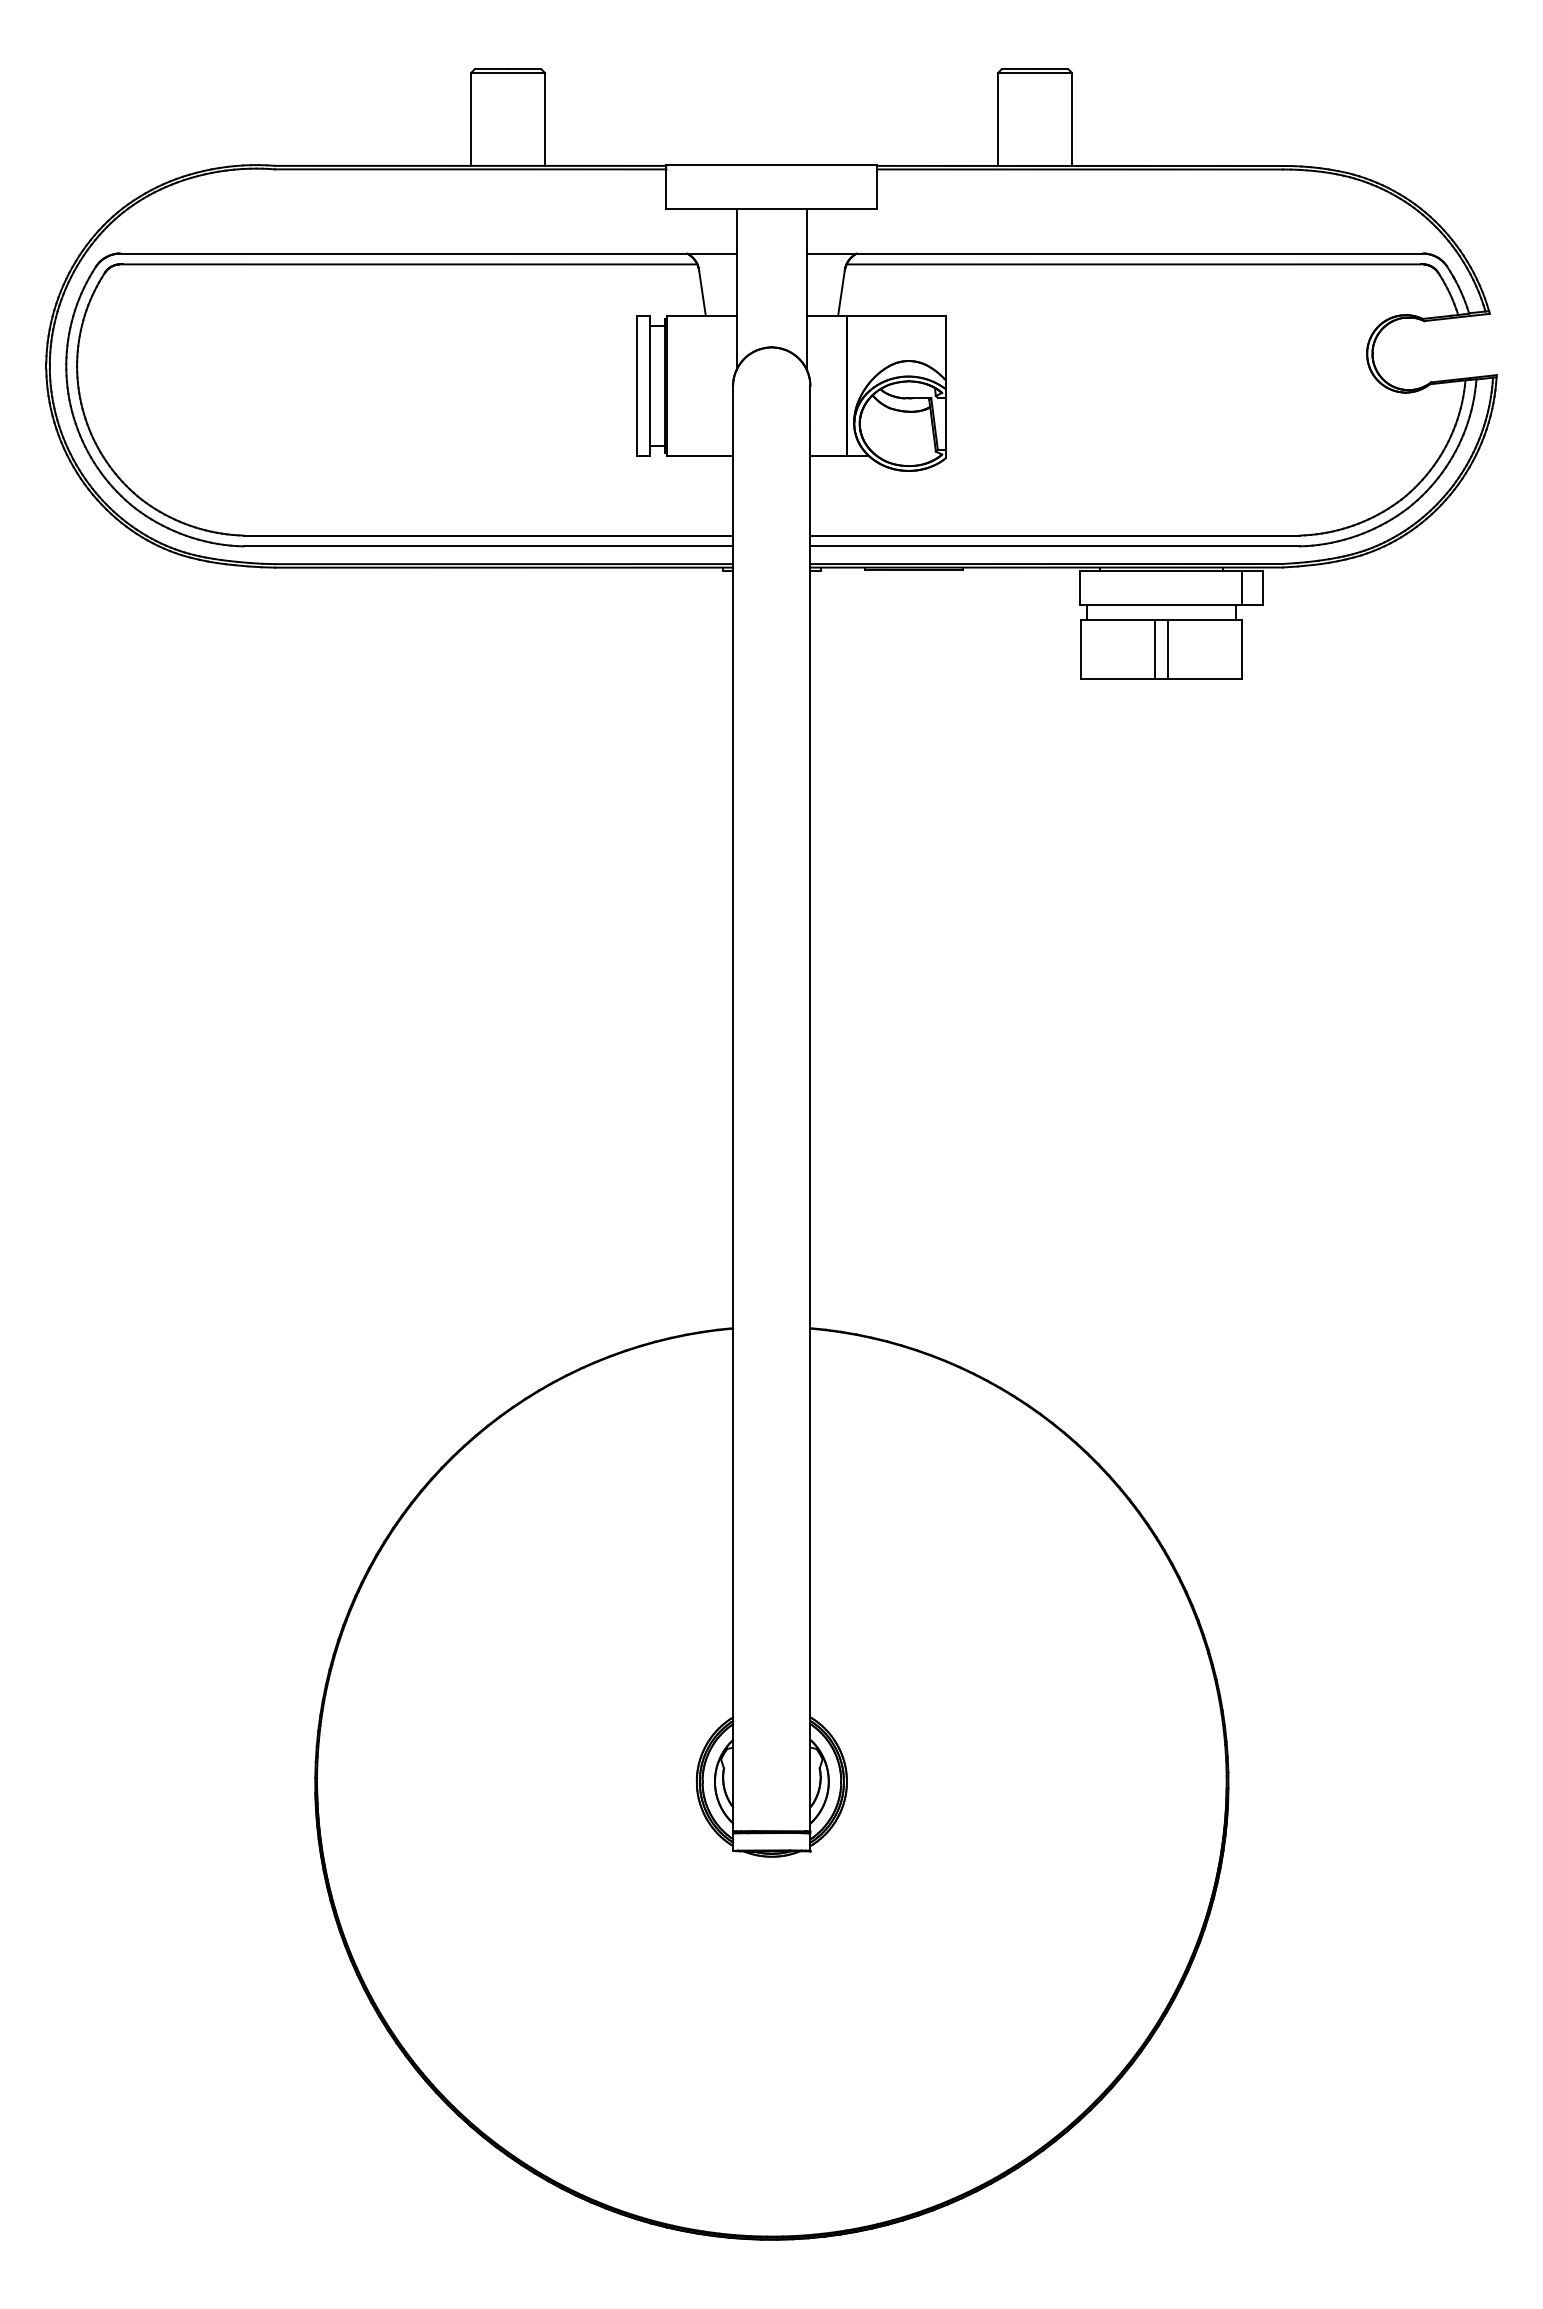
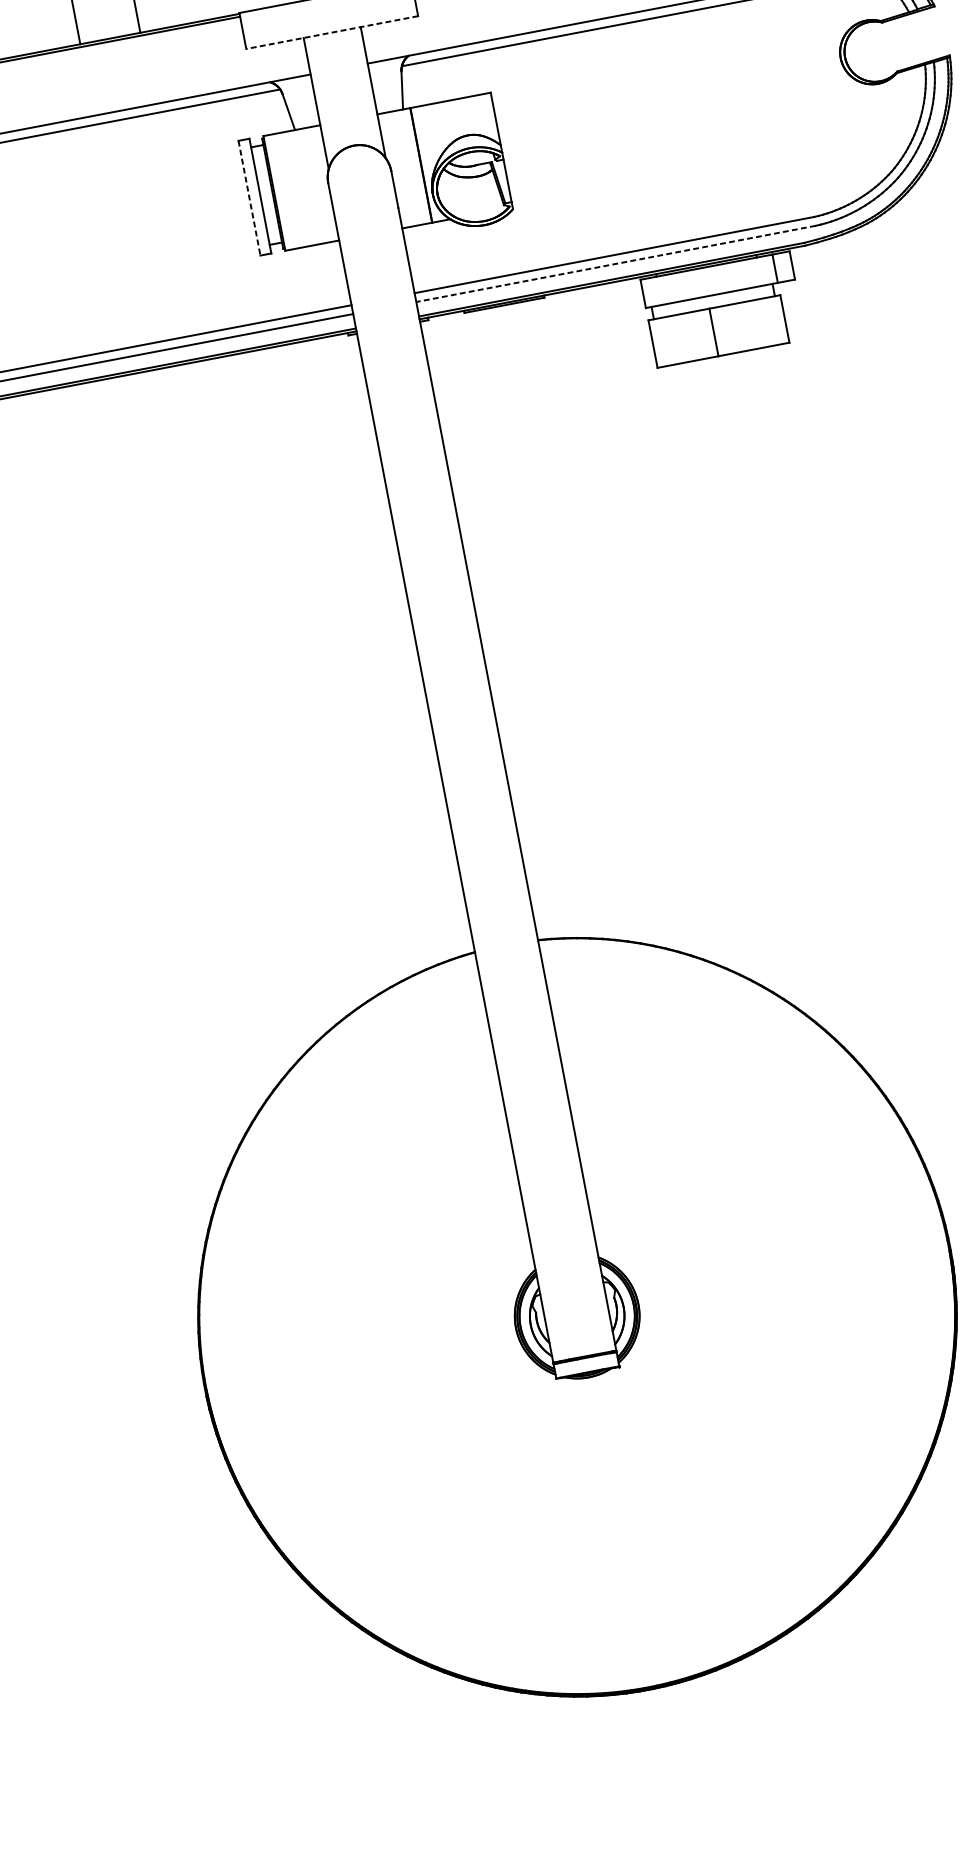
line: (771, 208) -> (331, 32), solid -> dashed
line: (636, 386) -> (249, 198), solid -> dashed
line: (1055, 546) -> (616, 263), solid -> dashed
line: (1167, 649) -> (723, 330), removed

